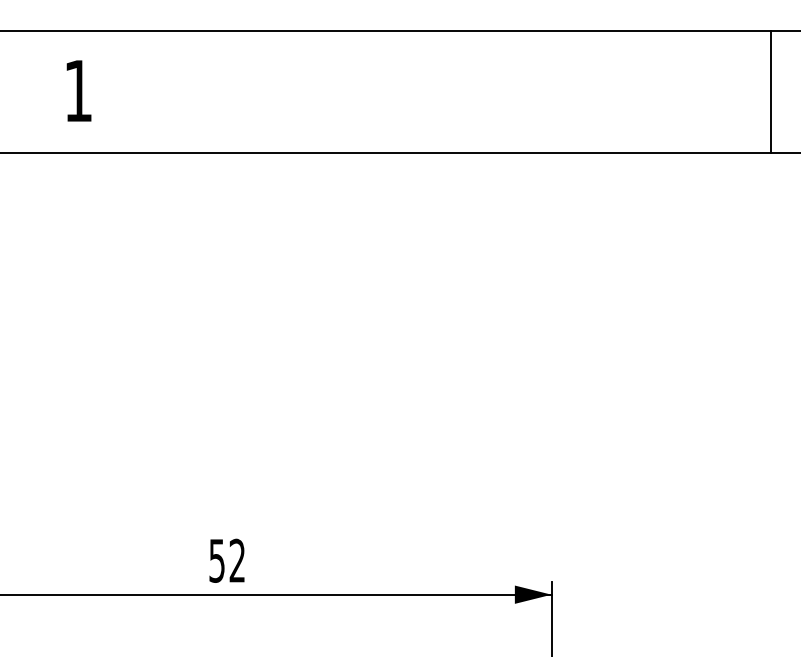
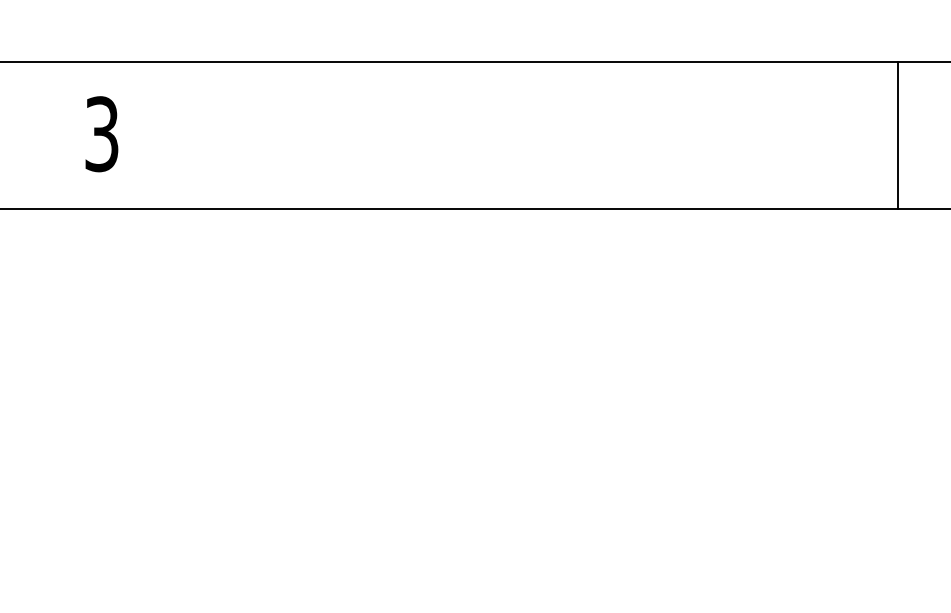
text: (78, 90) -> (101, 133), 1 -> 3
line: (771, 91) -> (897, 134), moved

